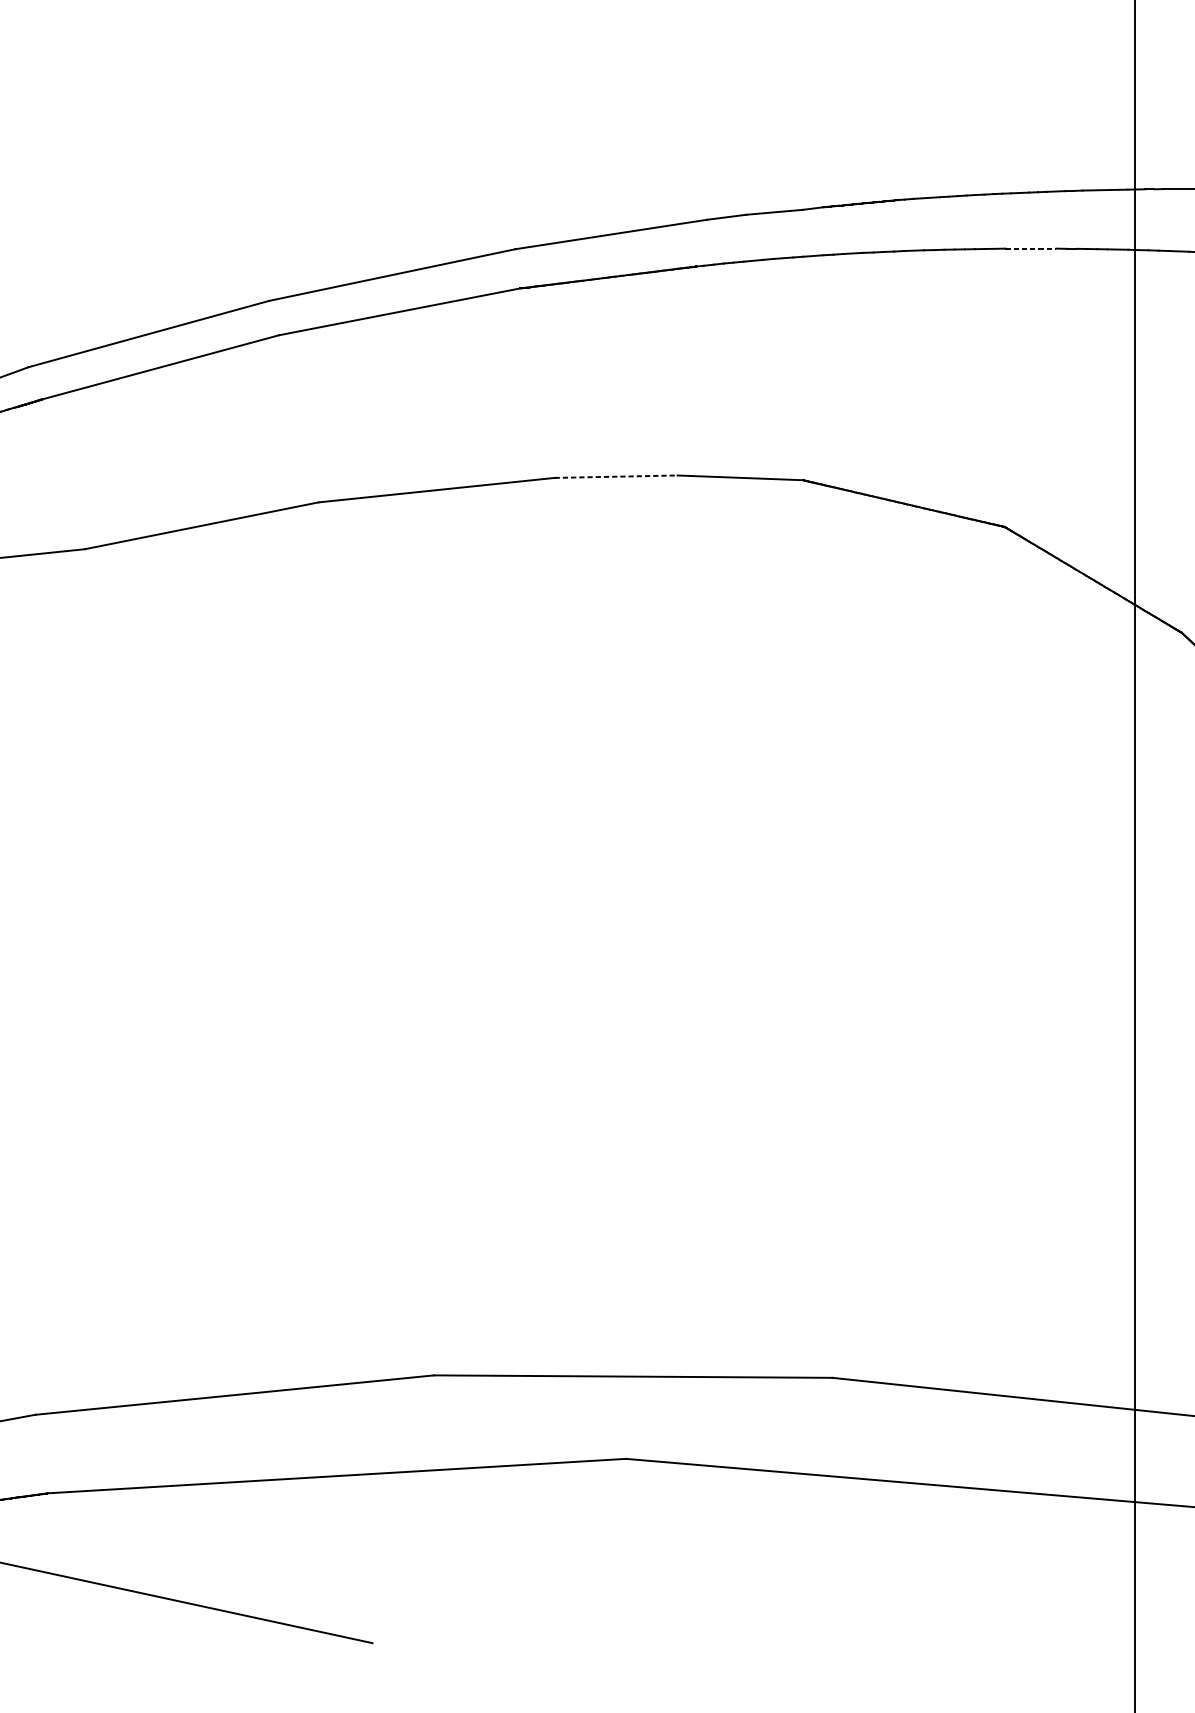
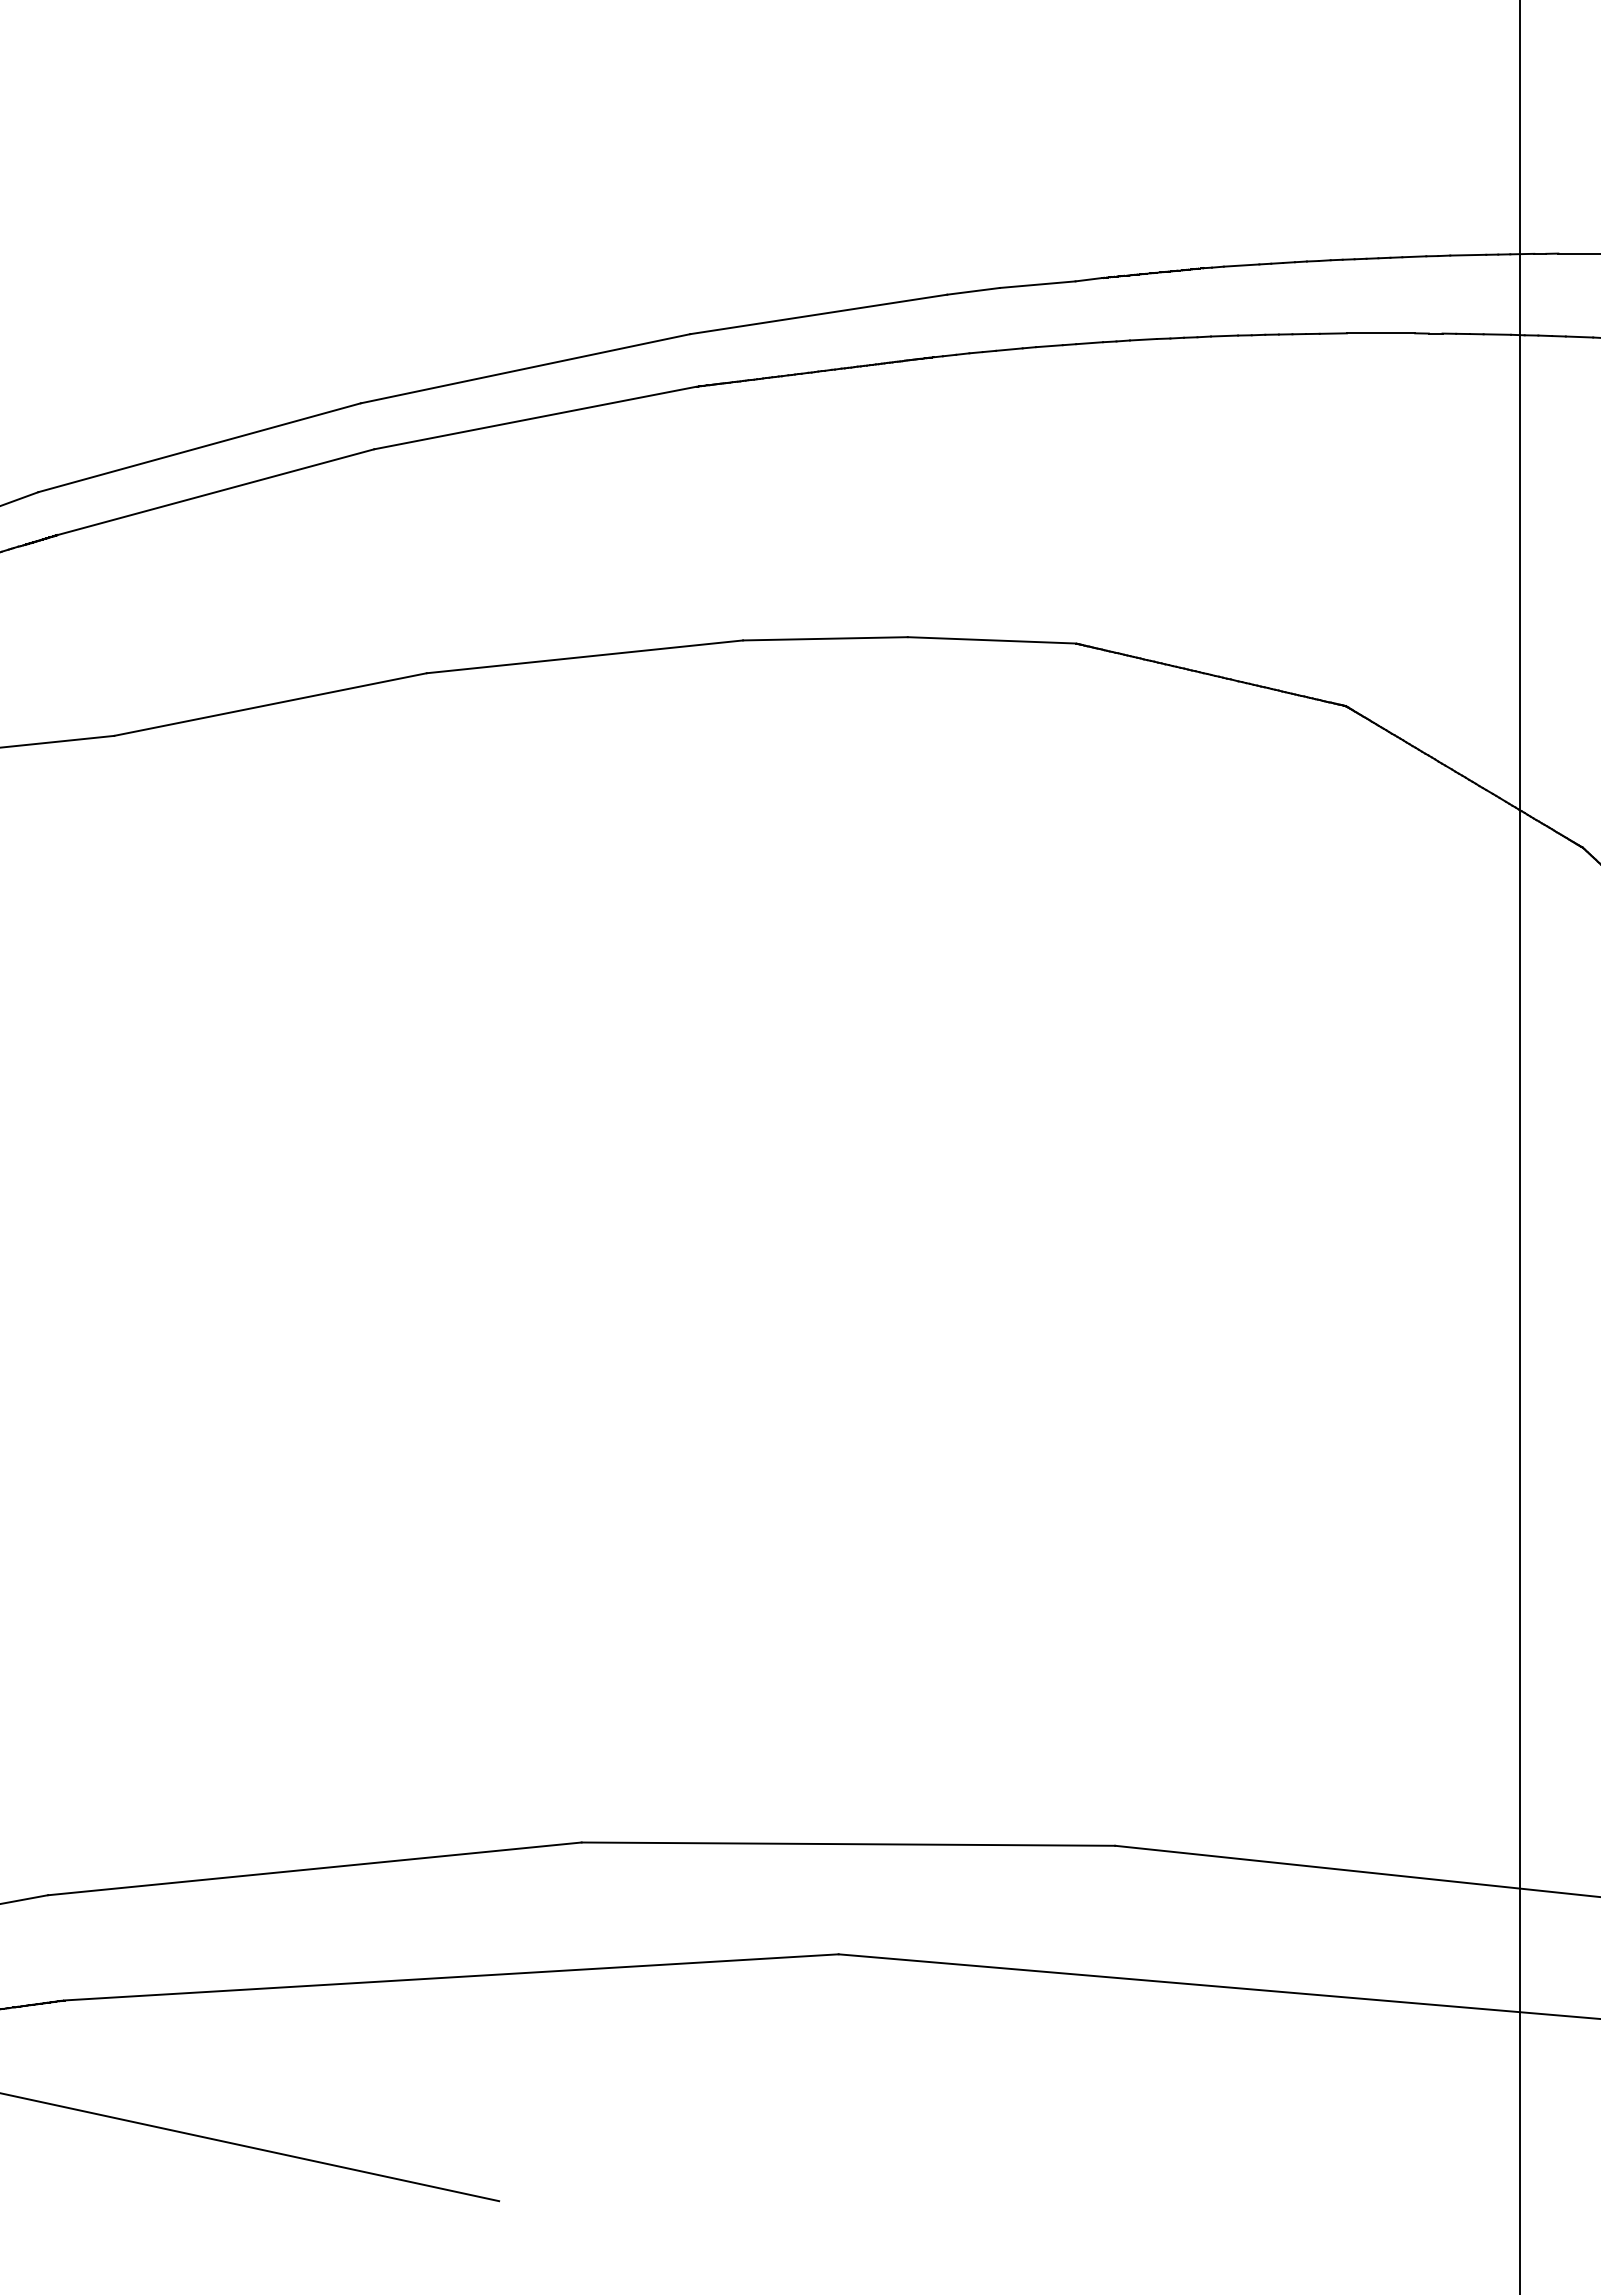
line: (1031, 248) -> (1381, 333), dashed -> solid
line: (616, 476) -> (825, 638), dashed -> solid

